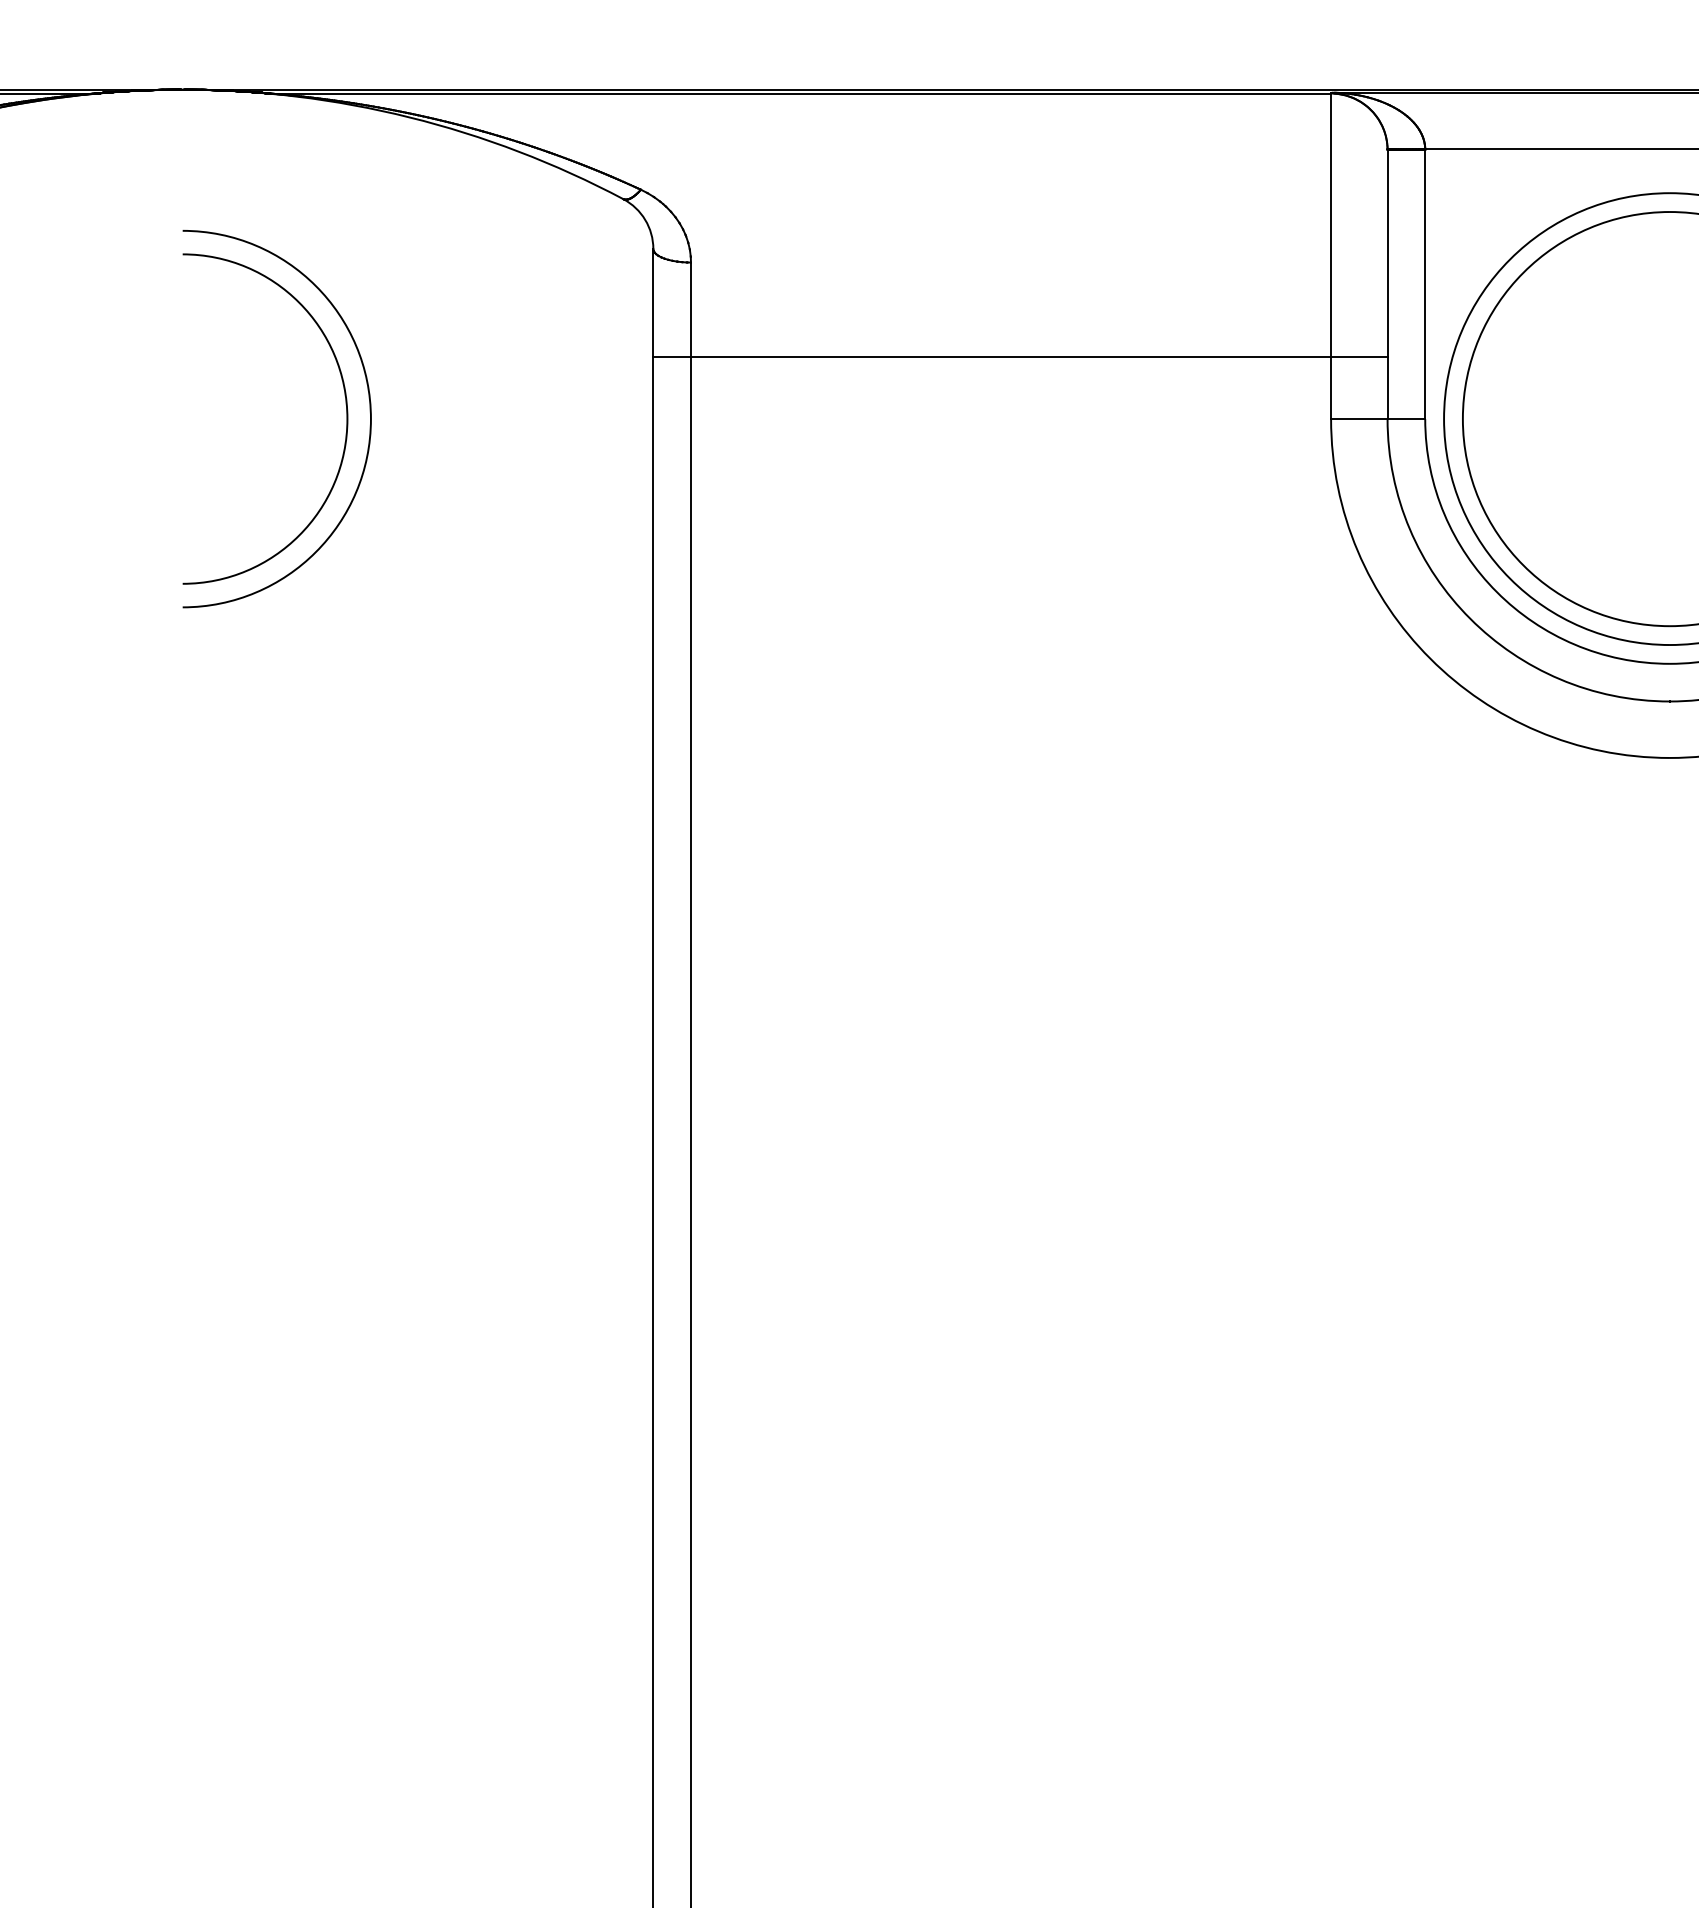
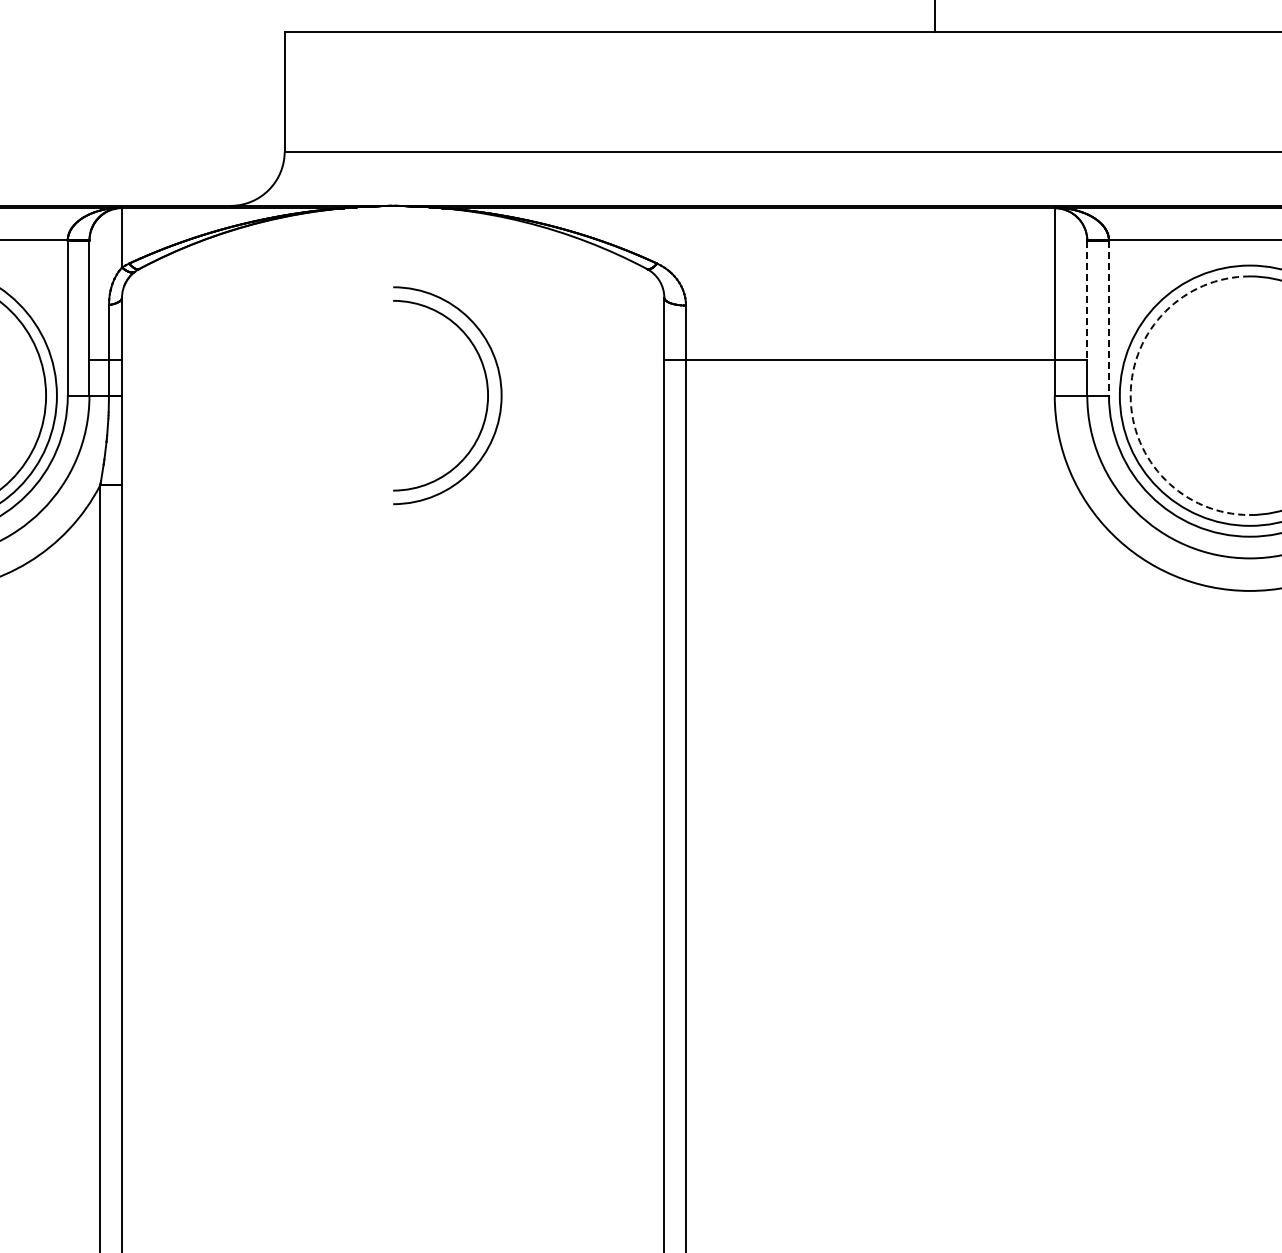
line: (1387, 253) -> (1087, 300), solid -> dashed
line: (1424, 285) -> (1108, 318), solid -> dashed
arc: (1462, 418) -> (1130, 395), solid -> dashed

